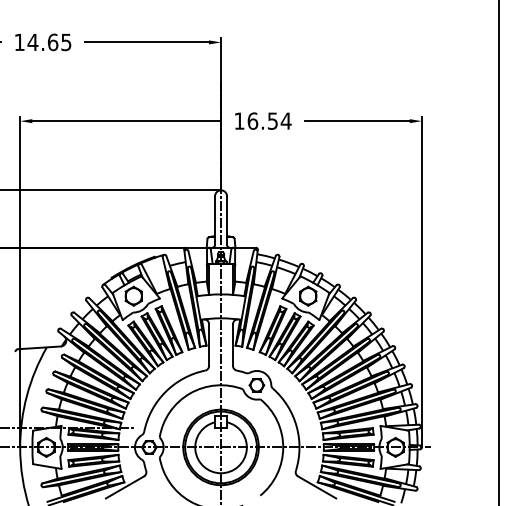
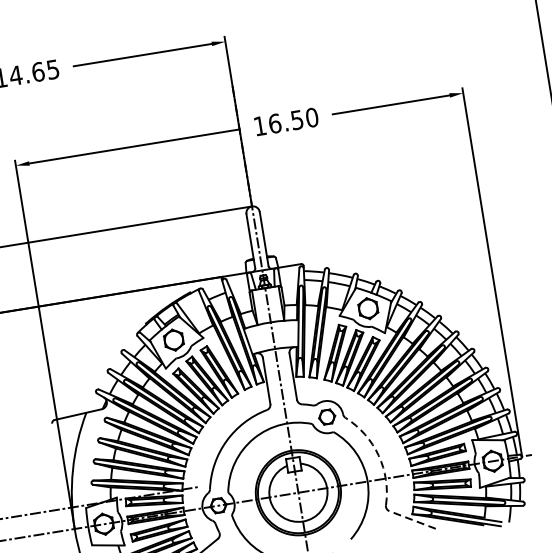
text: (285, 120) -> (311, 117), 16.54 -> 16.50
arc: (296, 426) -> (378, 455), solid -> dashed
line: (317, 487) -> (413, 519), solid -> dashed

